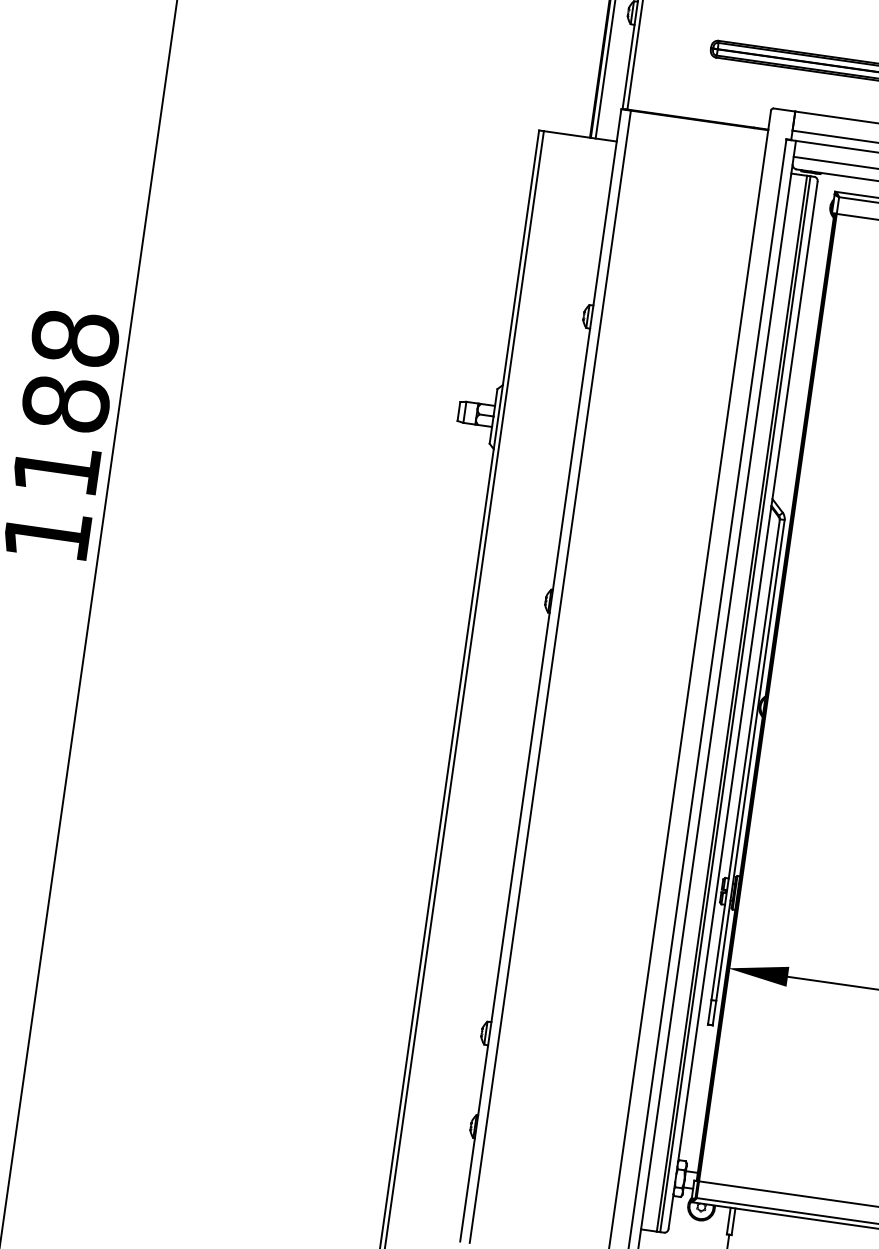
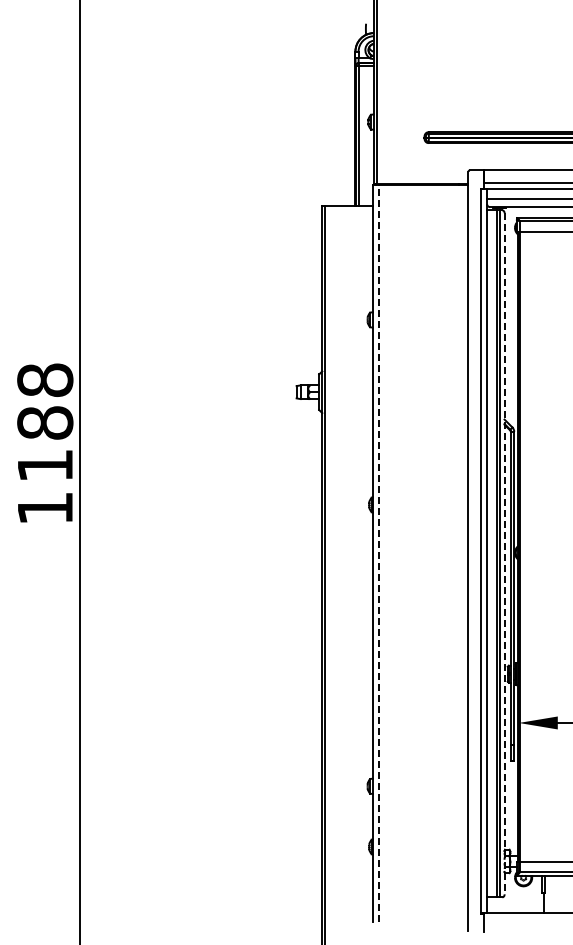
line: (551, 675) -> (379, 552), solid -> dashed
line: (742, 706) -> (504, 554), solid -> dashed

